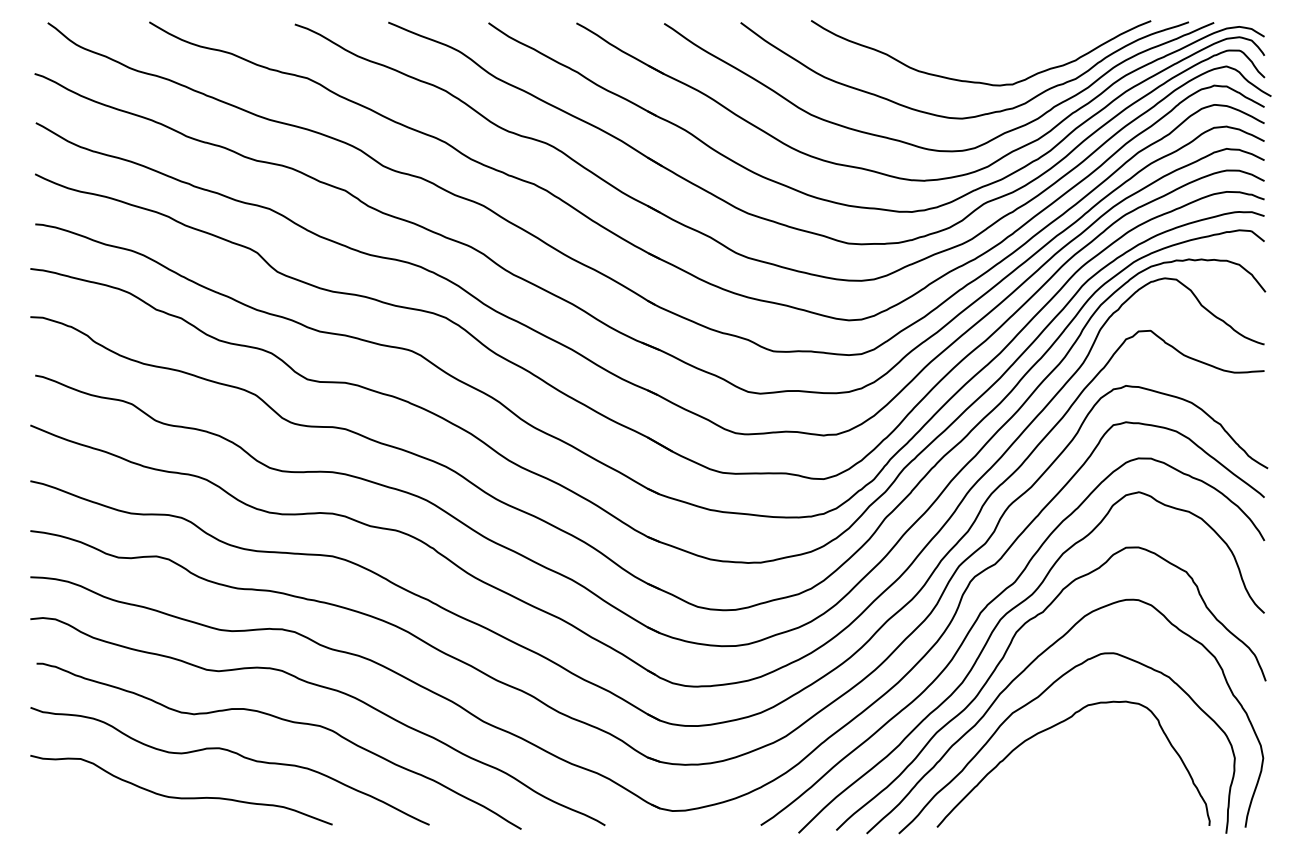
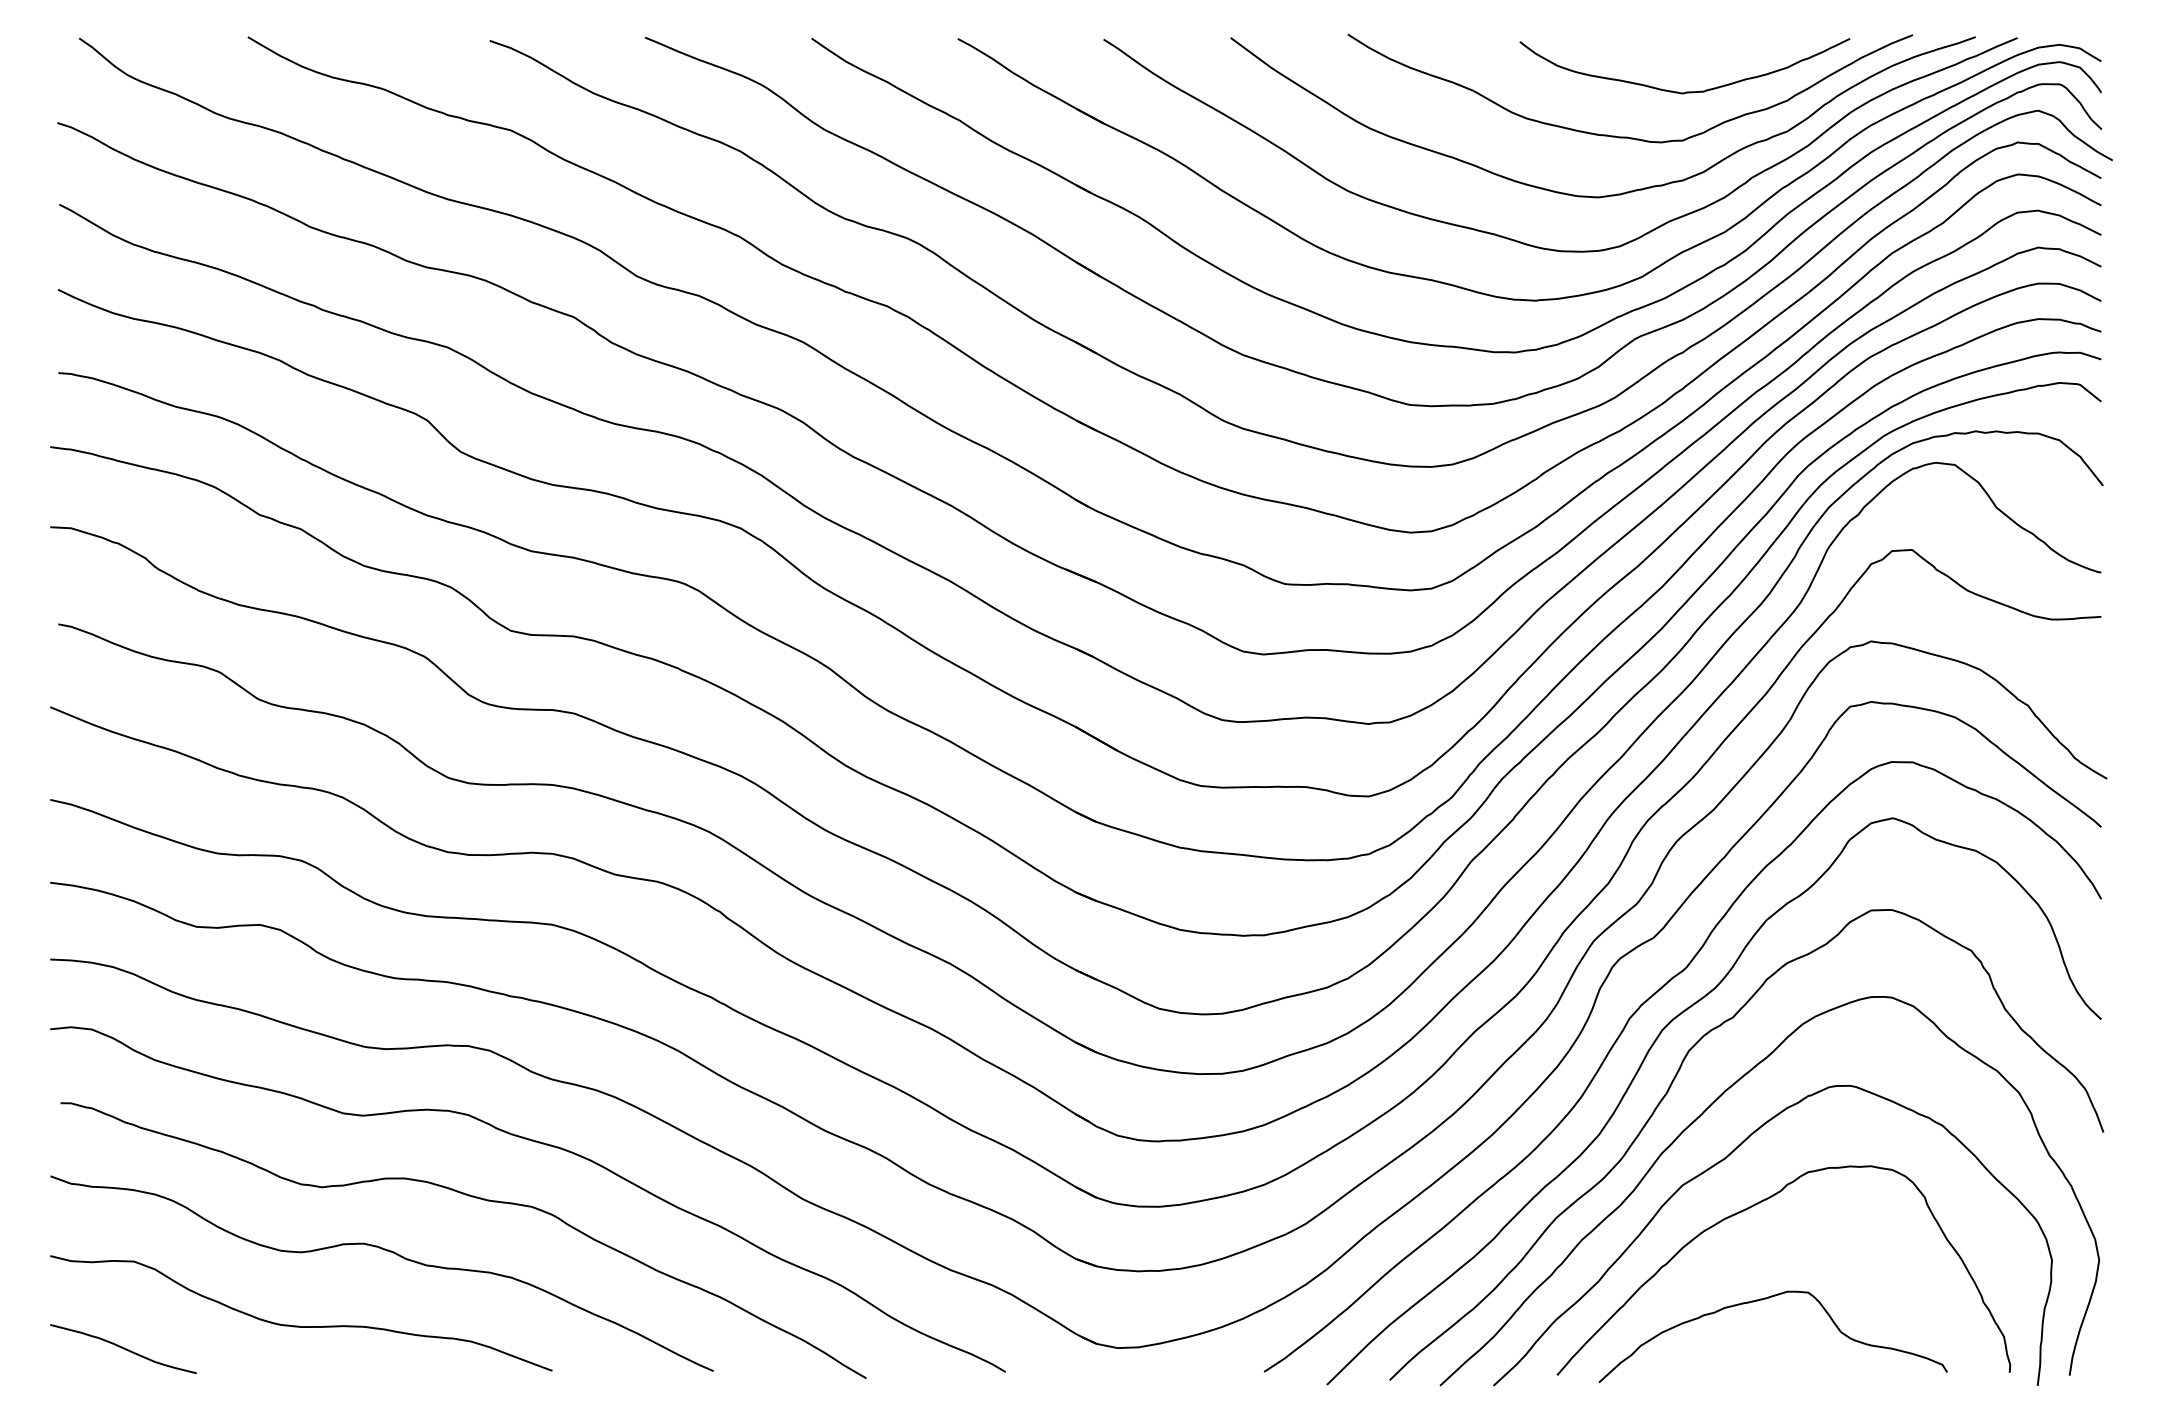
curve: (1014, 54) -> (1685, 90), added
curve: (1062, 782) -> (1765, 1300), added
curve: (74, 811) -> (123, 1348), added

